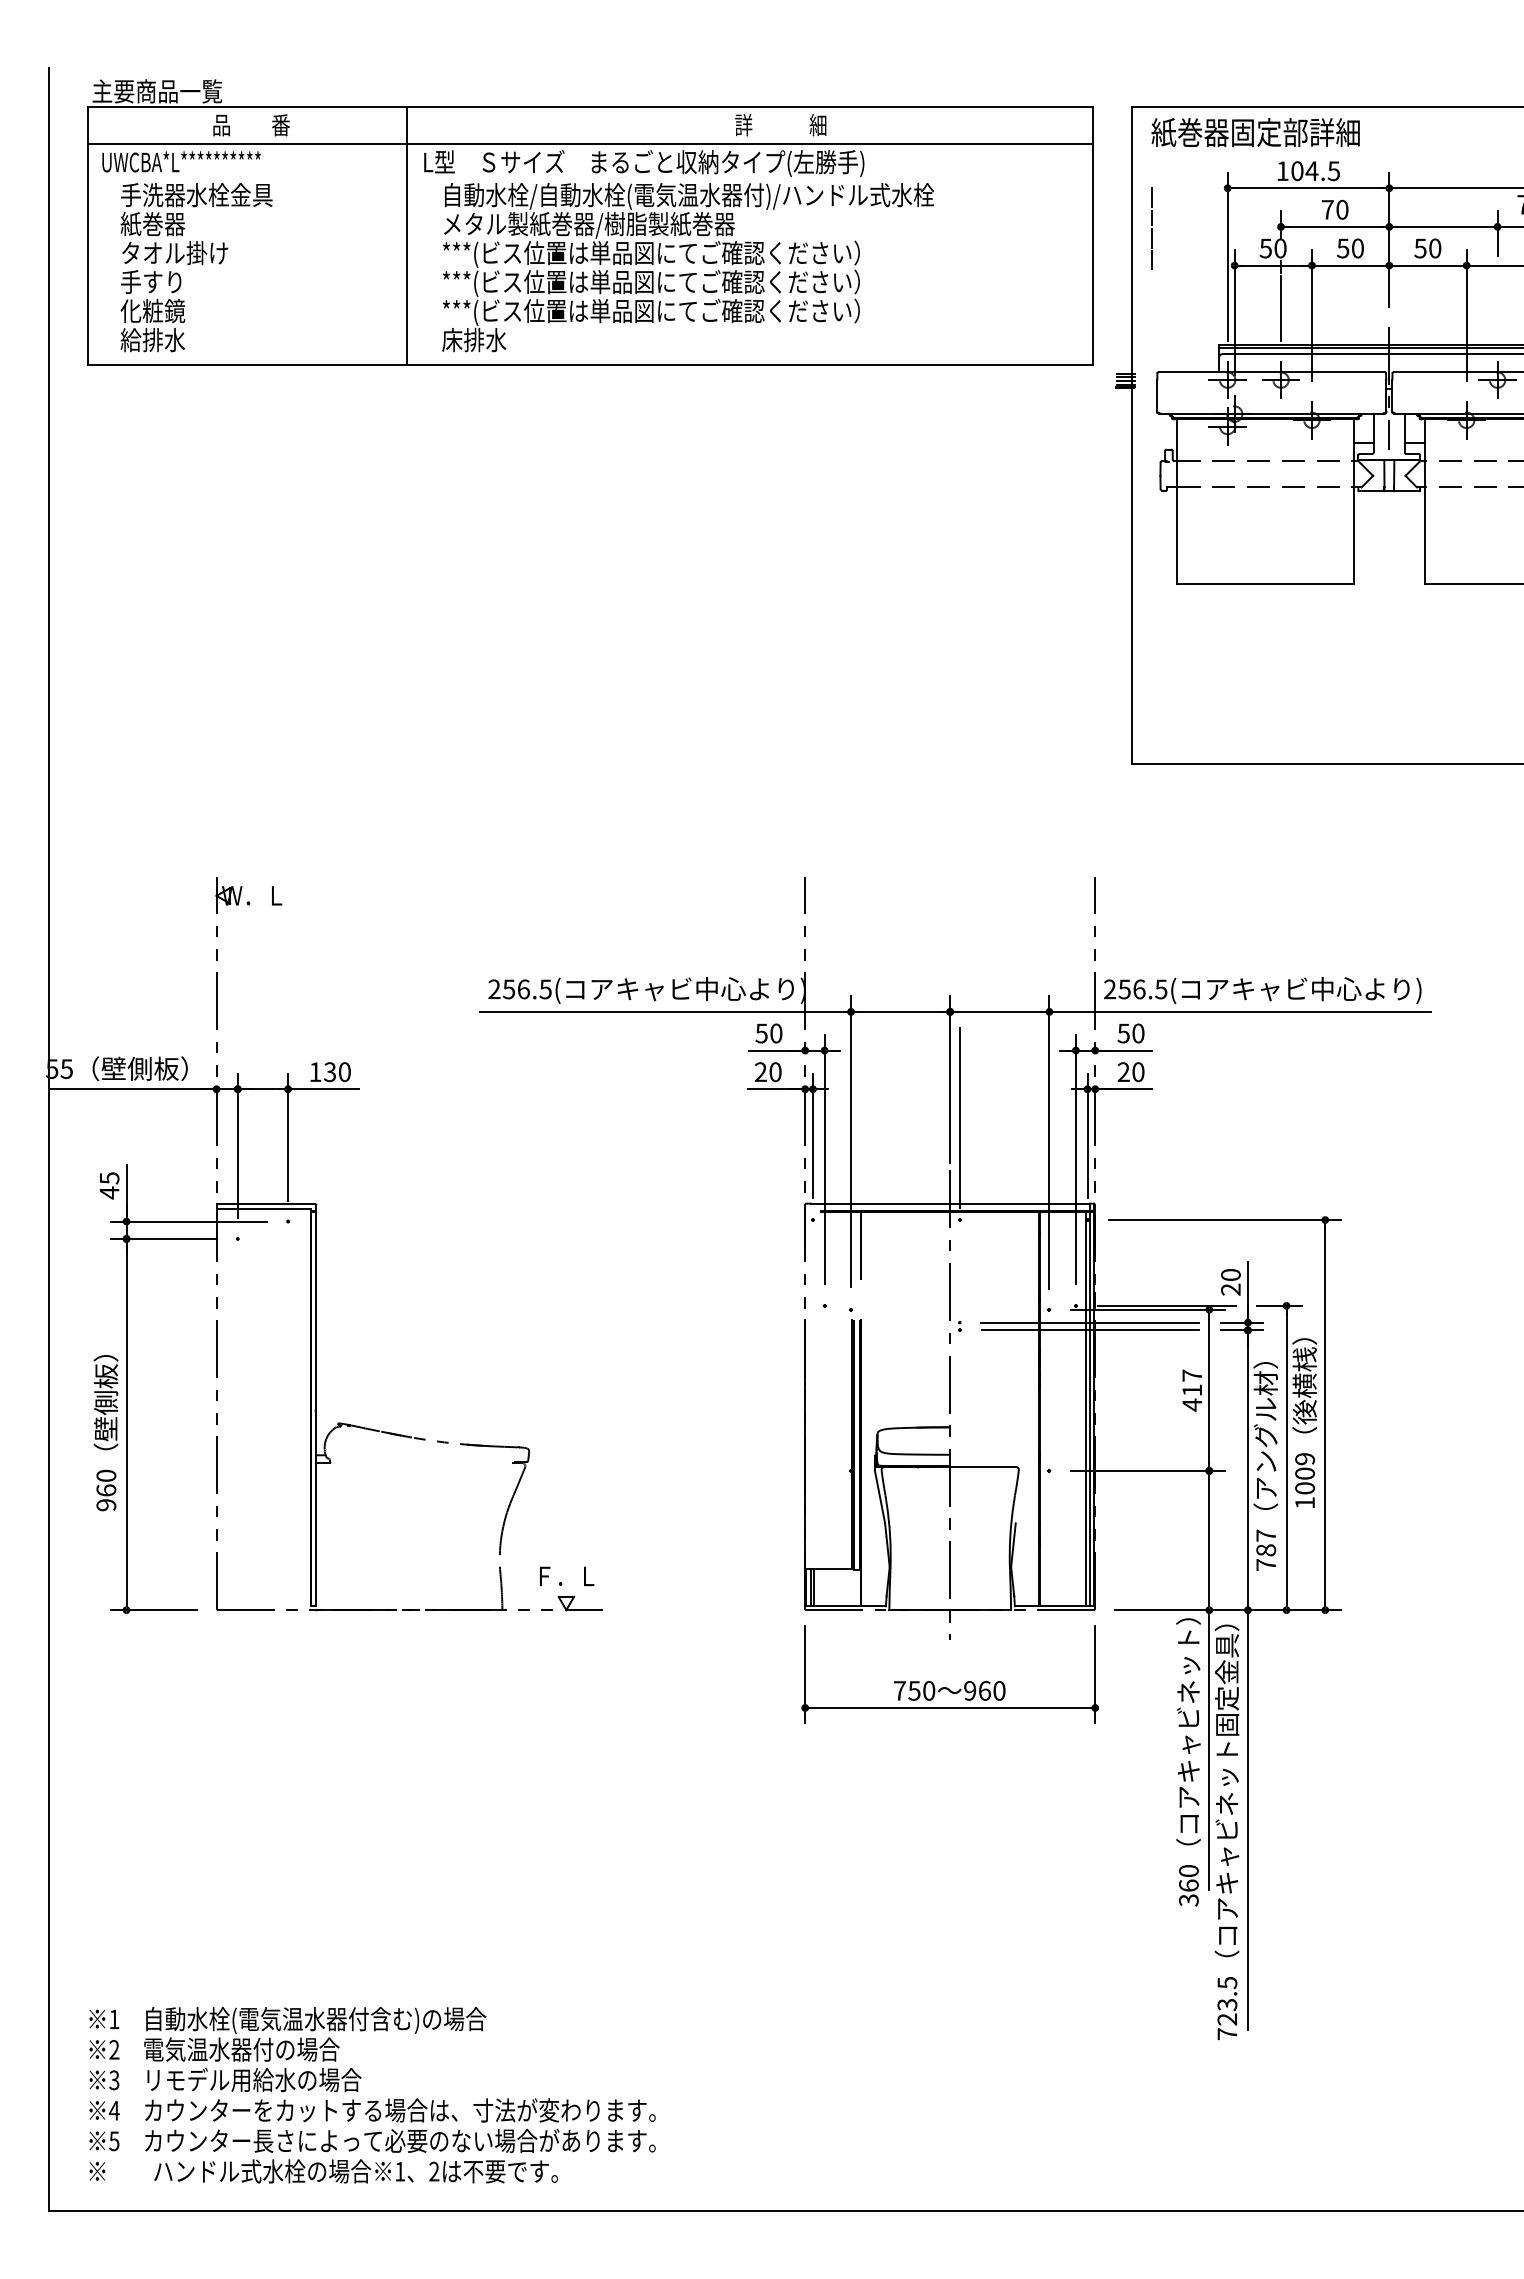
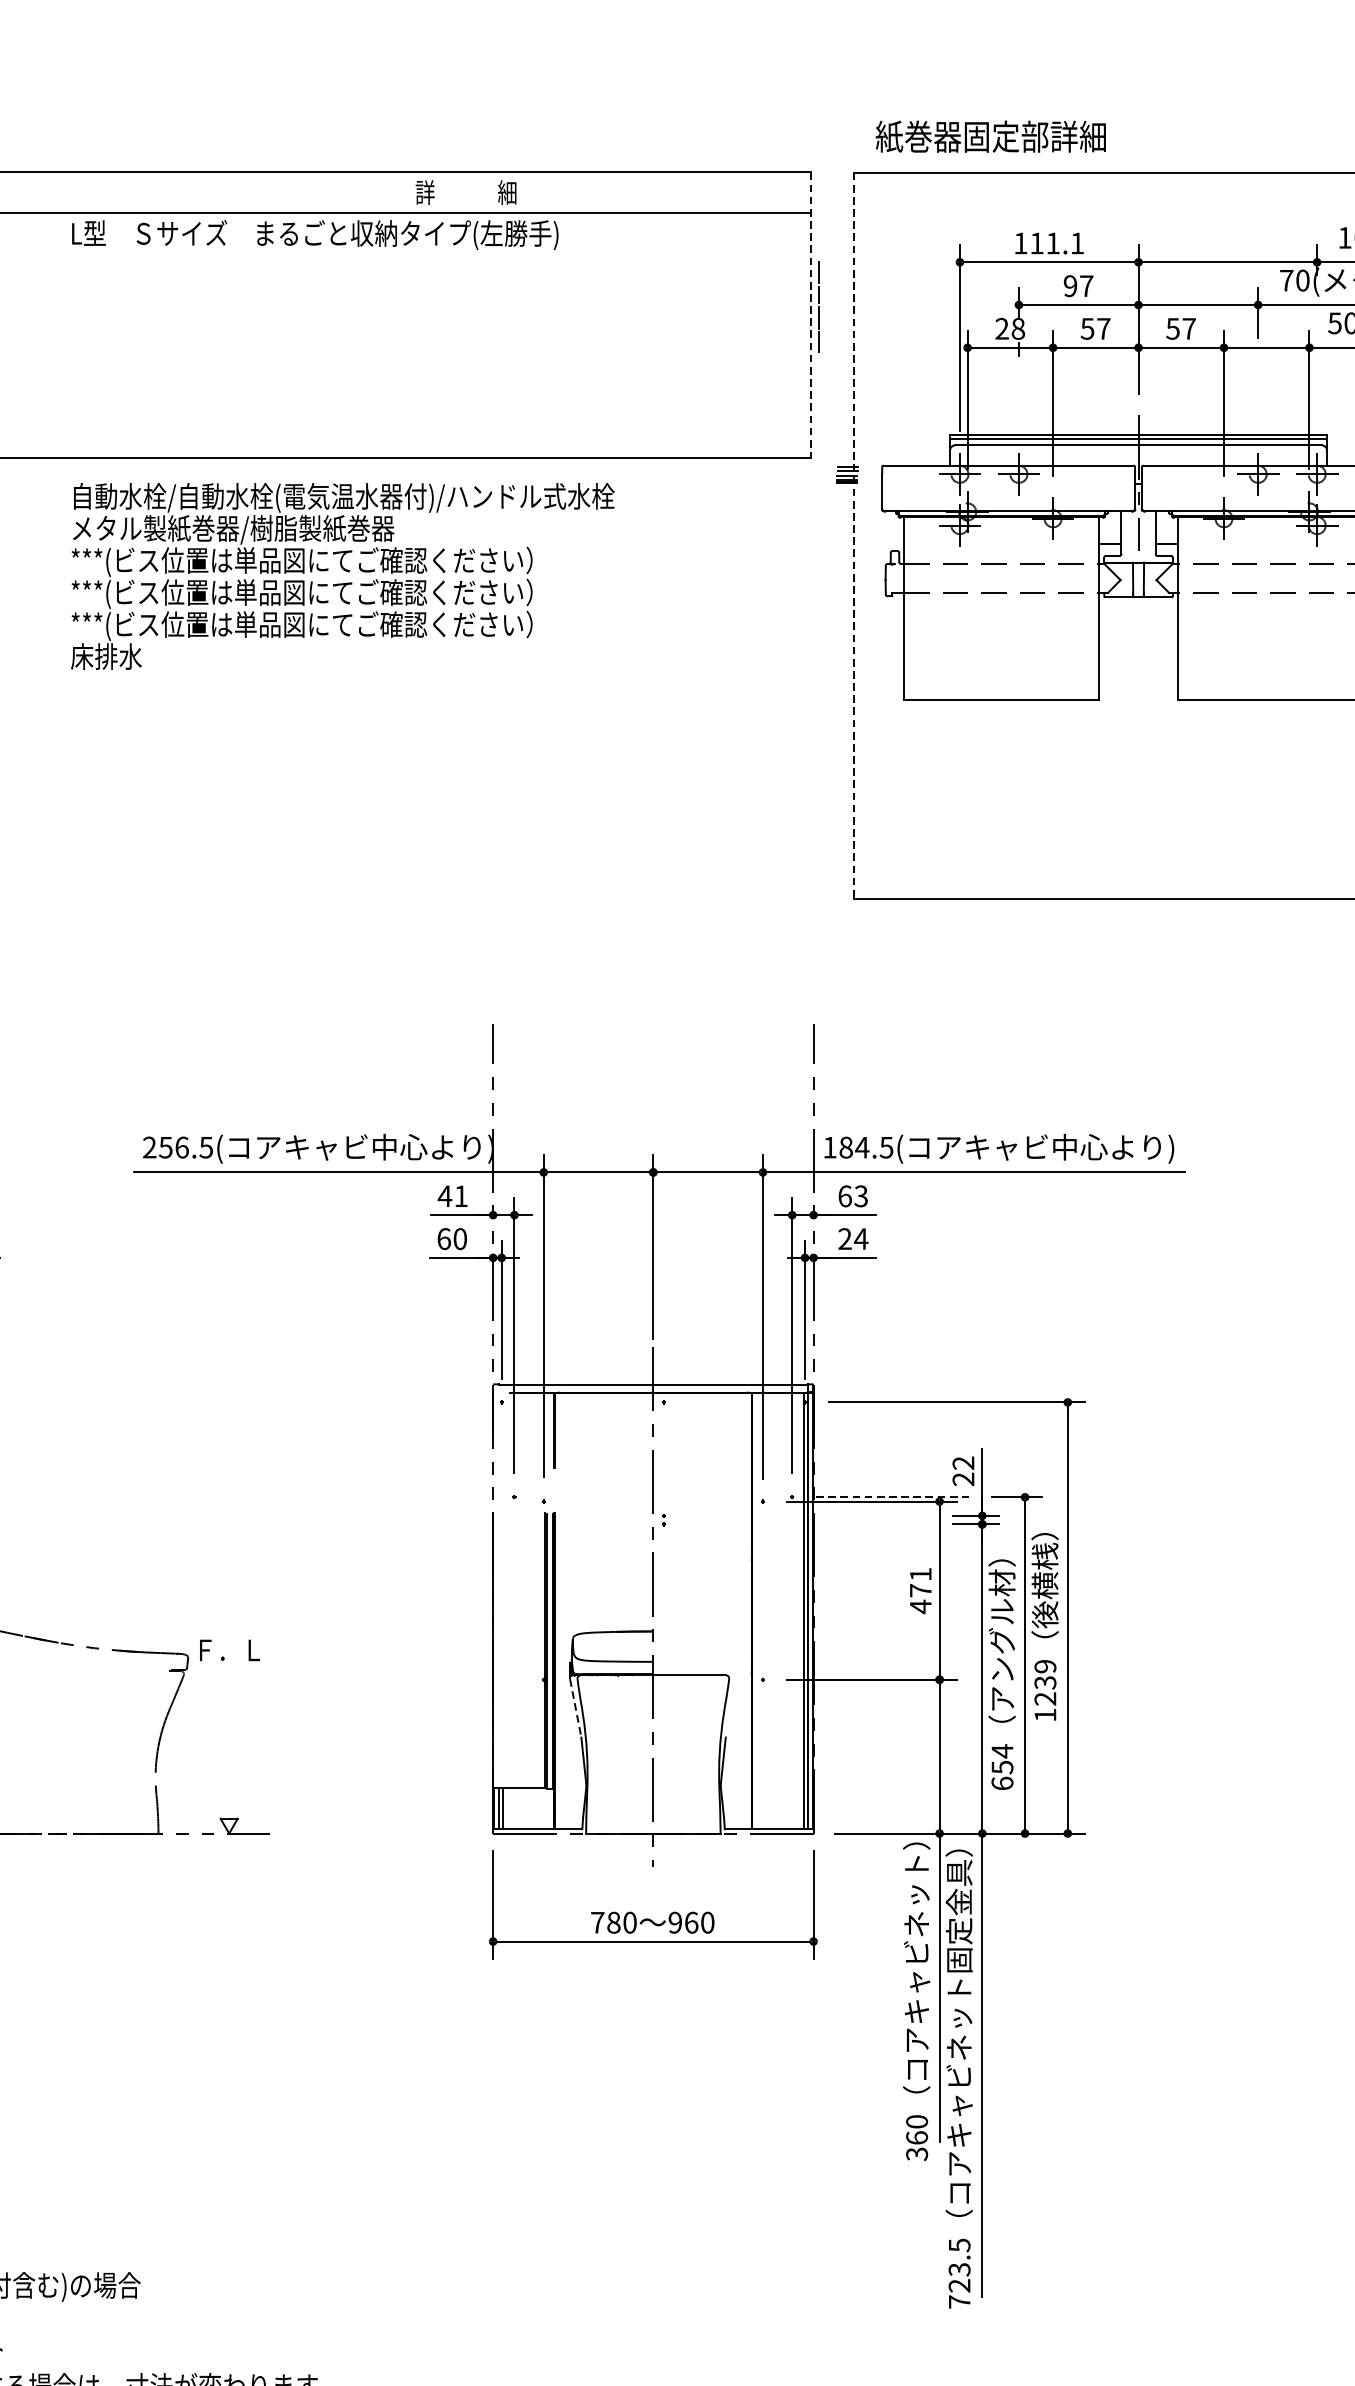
text: (1255, 132) -> (990, 136), moved
text: (1315, 171) -> (1056, 243), 104.5 -> 111.1
text: (1334, 209) -> (1077, 285), 70 -> 97
line: (1151, 228) -> (819, 306), moved
line: (407, 235) -> (53, 314), removed
line: (1093, 236) -> (811, 315), solid -> dashed
text: (1272, 248) -> (1009, 328), 50 -> 28
text: (1357, 248) -> (1103, 328), 50 -> 57
text: (1435, 248) -> (1189, 328), 50 -> 57
text: (688, 267) -> (343, 576), moved
line: (1281, 308) -> (1019, 395), removed
line: (1132, 435) -> (854, 535), solid -> dashed
text: (1124, 989) -> (845, 1147), 256.5( -> 184.5(
text: (768, 1033) -> (452, 1196), 50 -> 41
text: (1130, 1033) -> (852, 1196), 50 -> 63
text: (760, 1072) -> (443, 1239), 20 -> 60
text: (1137, 1072) -> (860, 1239), 20 -> 24
line: (959, 1117) -> (663, 1289), removed
text: (1230, 1275) -> (963, 1463), 20 -> 22
line: (1167, 1305) -> (893, 1496), solid -> dashed
line: (1089, 1322) -> (807, 1515), removed
line: (1089, 1330) -> (807, 1524), removed
text: (1191, 1382) -> (919, 1581), 417 -> 471
text: (1304, 1480) -> (1044, 1690), 1009 -> 1239
line: (879, 1496) -> (575, 1707), solid -> dashed
text: (1266, 1549) -> (1002, 1766), 787 -> 654
text: (567, 1576) -> (230, 1650), moved
text: (914, 1690) -> (613, 1922), 750 -> 780

